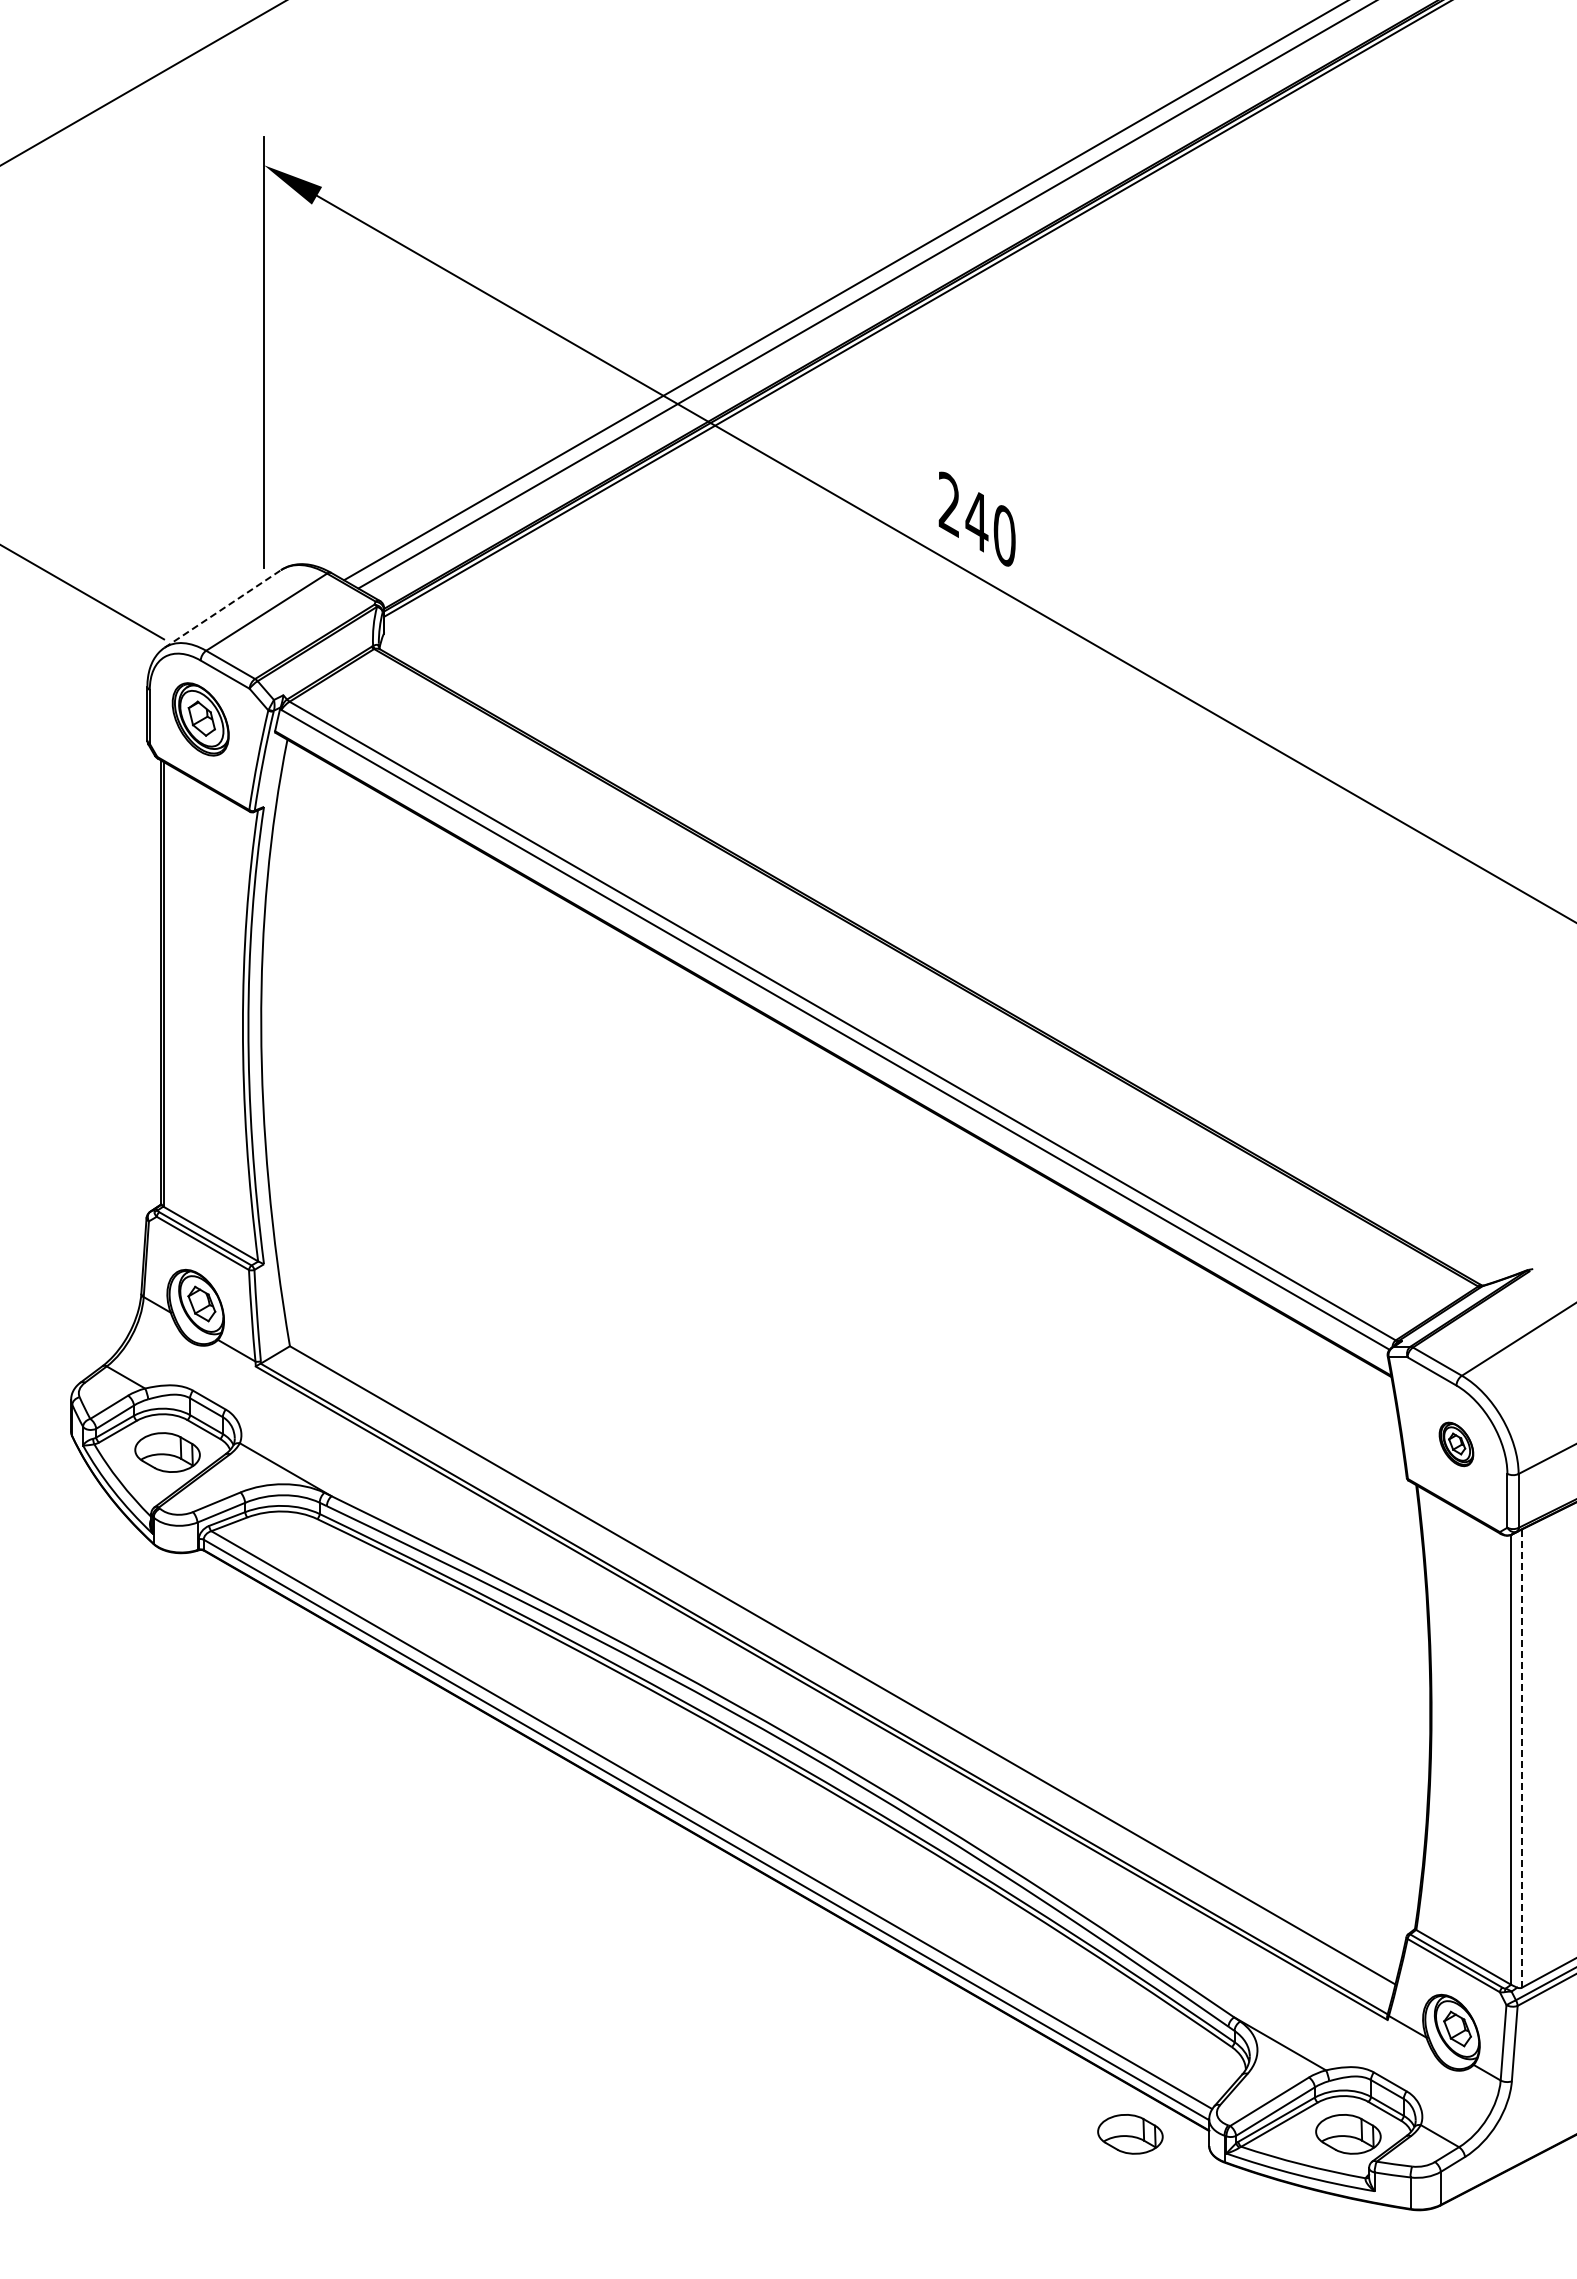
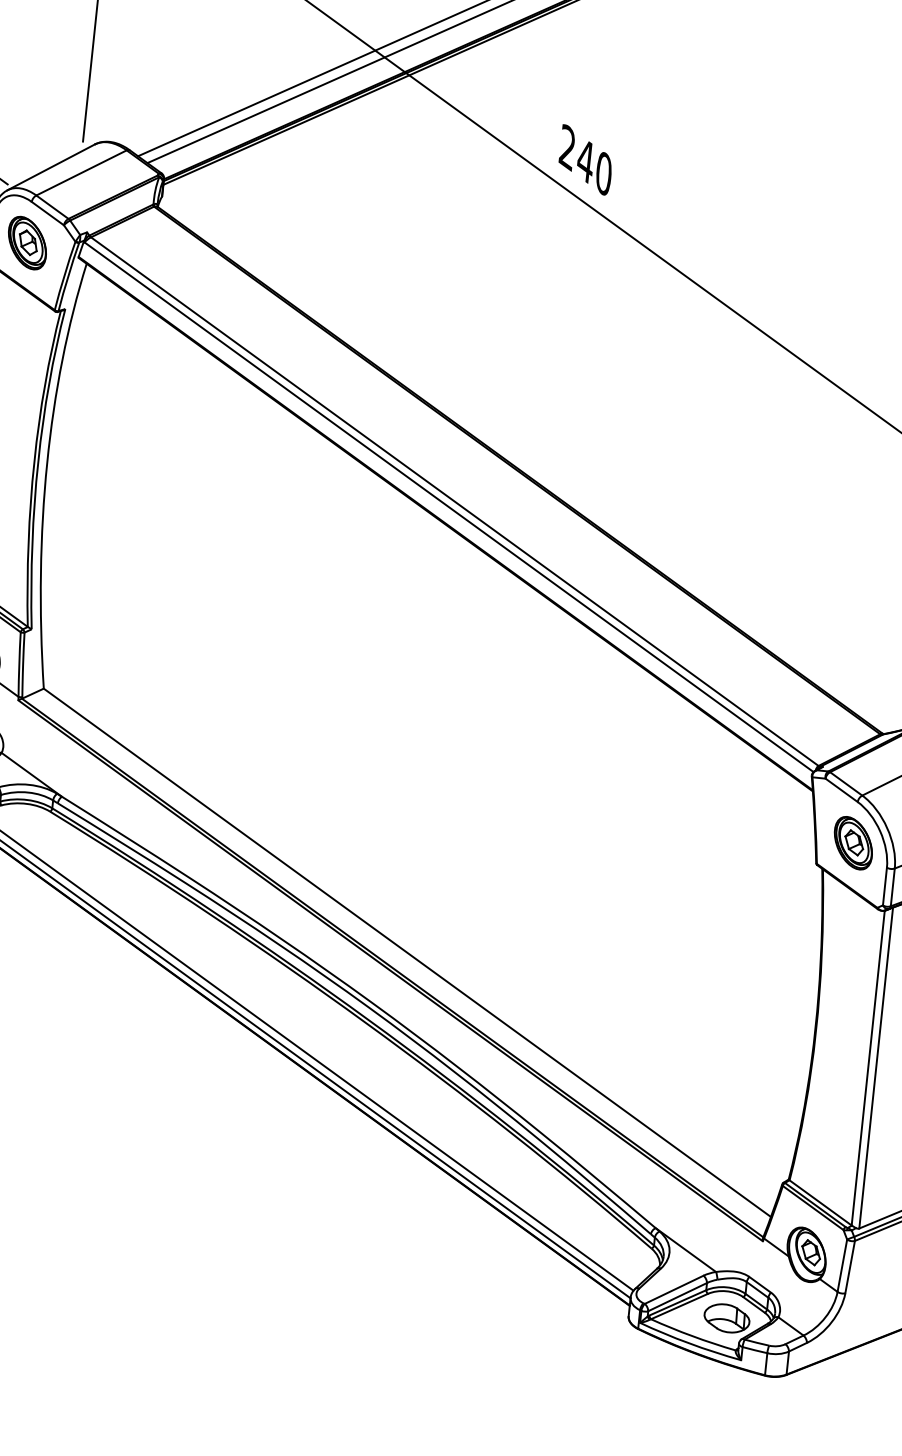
line: (222, 608) -> (50, 167), dashed -> solid
part: (1456, 1444) -> (853, 843), size x1.67
line: (1521, 1758) -> (875, 1067), dashed -> solid
part: (1130, 2134) -> (574, 1302), removed

